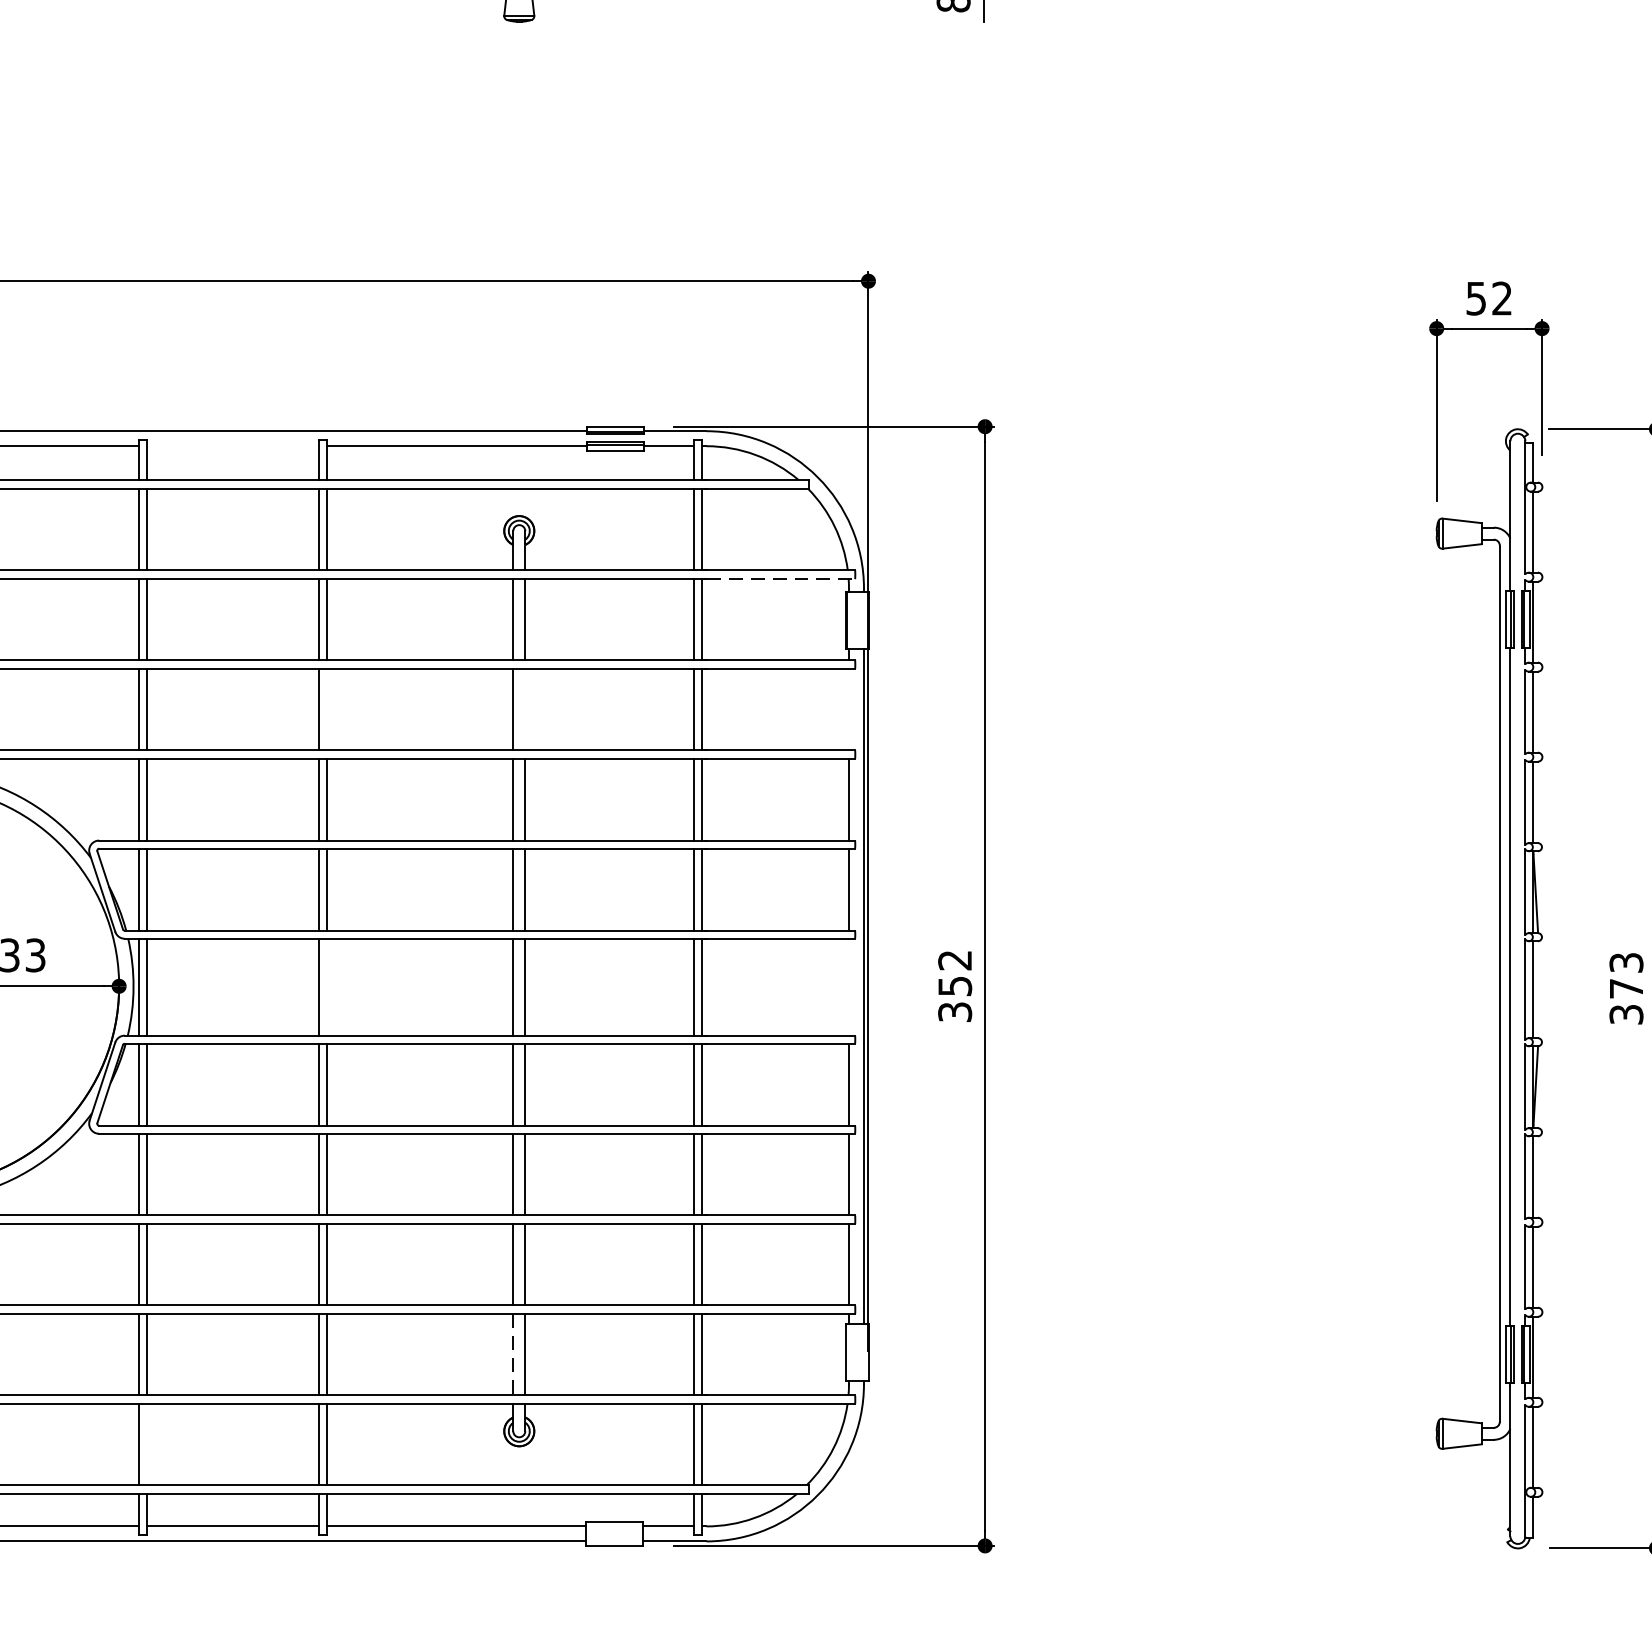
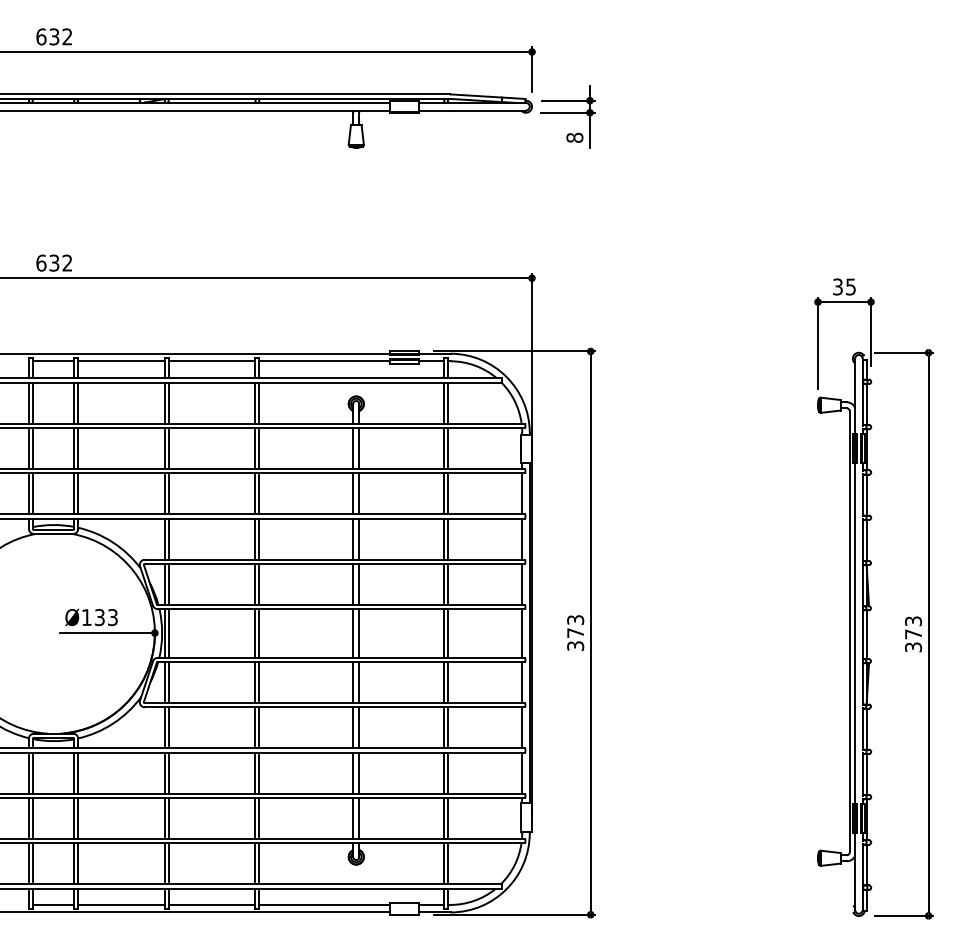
text: (1489, 297) -> (844, 286), 52 -> 35
line: (231, 446) -> (211, 361), added
line: (781, 579) -> (488, 428), dashed -> solid
line: (326, 708) -> (259, 493), added
line: (525, 708) -> (359, 493), added
line: (849, 708) -> (522, 493), added
text: (954, 973) -> (575, 626), 352 -> 373
line: (326, 987) -> (259, 633), added
line: (849, 987) -> (522, 633), added
line: (513, 1356) -> (353, 819), dashed -> solid
line: (146, 1444) -> (168, 863), added

